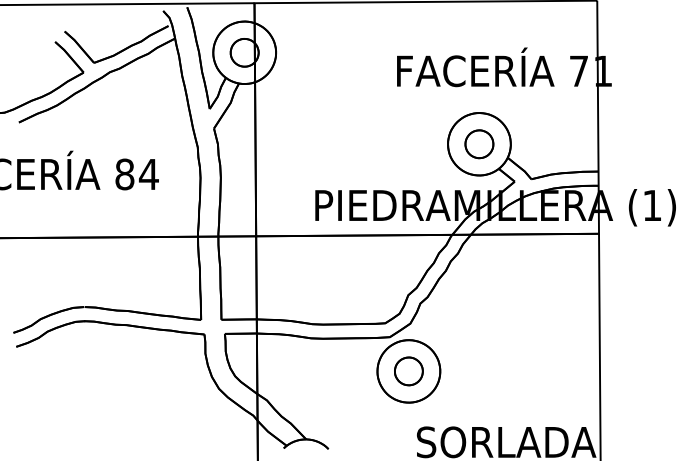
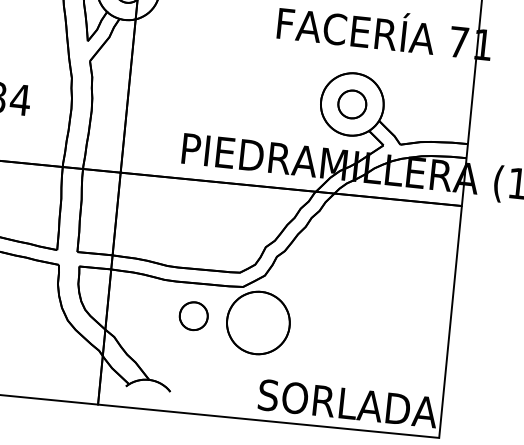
part: (408, 371) -> (193, 316), moved

